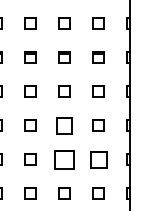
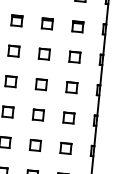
part: (64, 125) -> (41, 84), size x0.71
part: (64, 159) -> (38, 114), size x0.62
part: (98, 159) -> (68, 117), size x0.71

